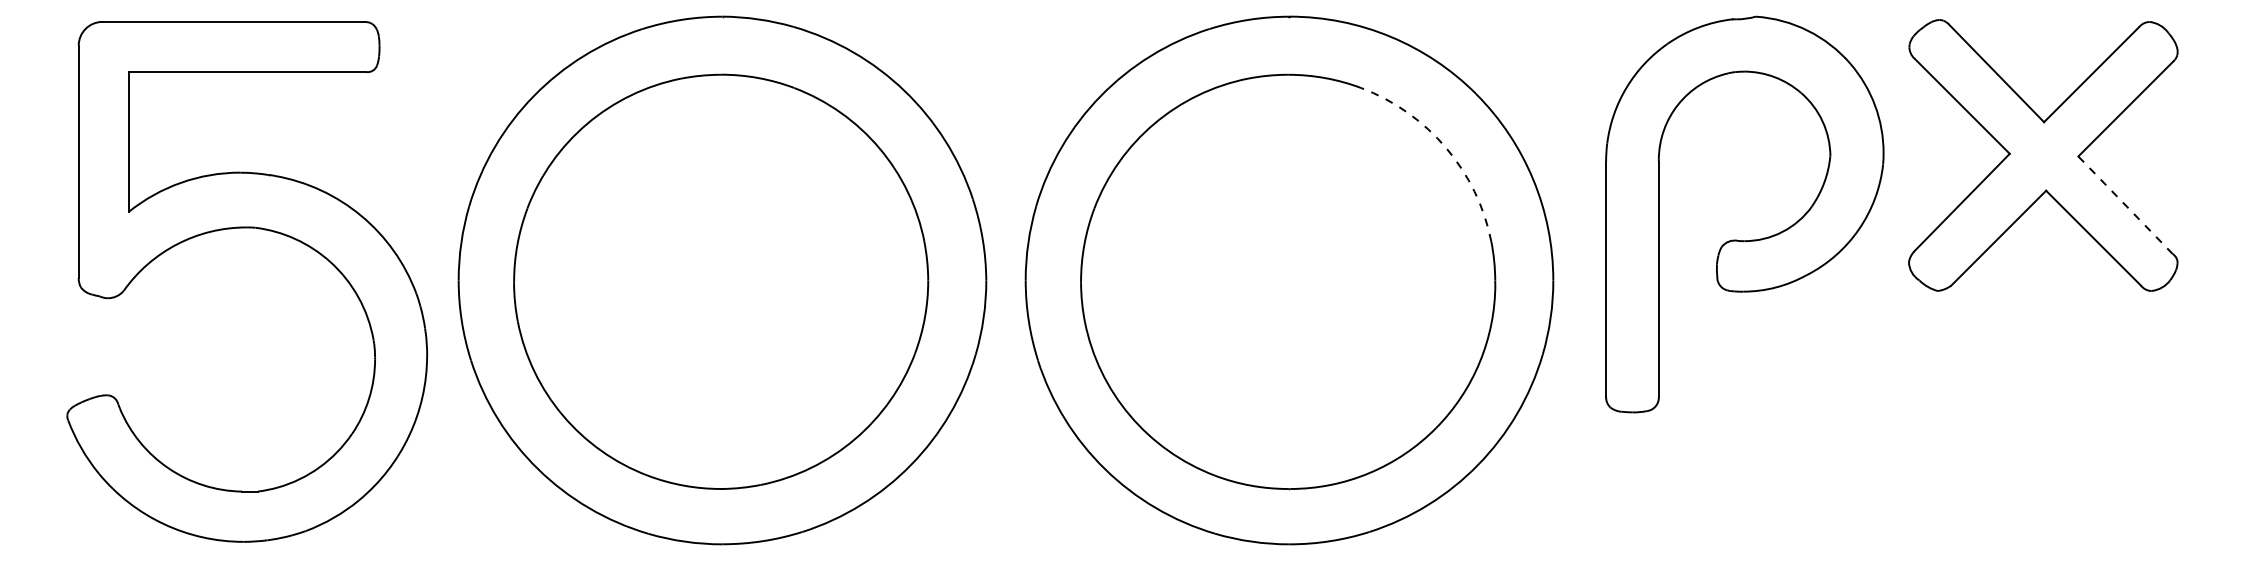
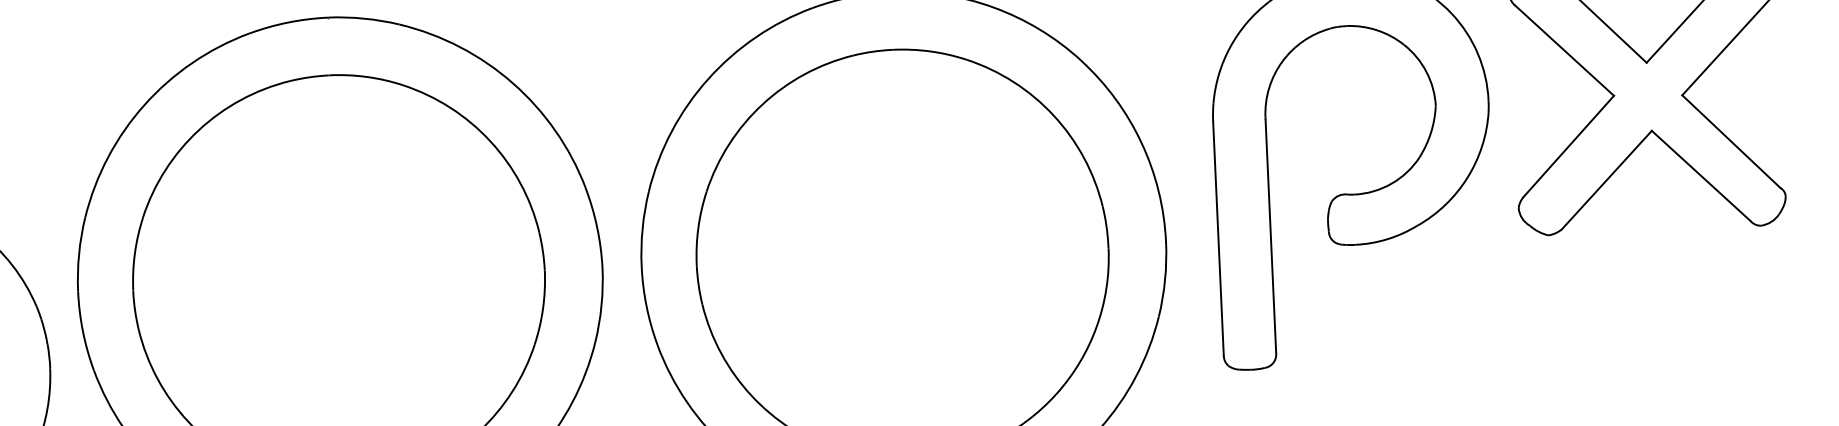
arc: (1446, 148) -> (1053, 115), dashed -> solid
line: (2125, 205) -> (1731, 141), dashed -> solid

